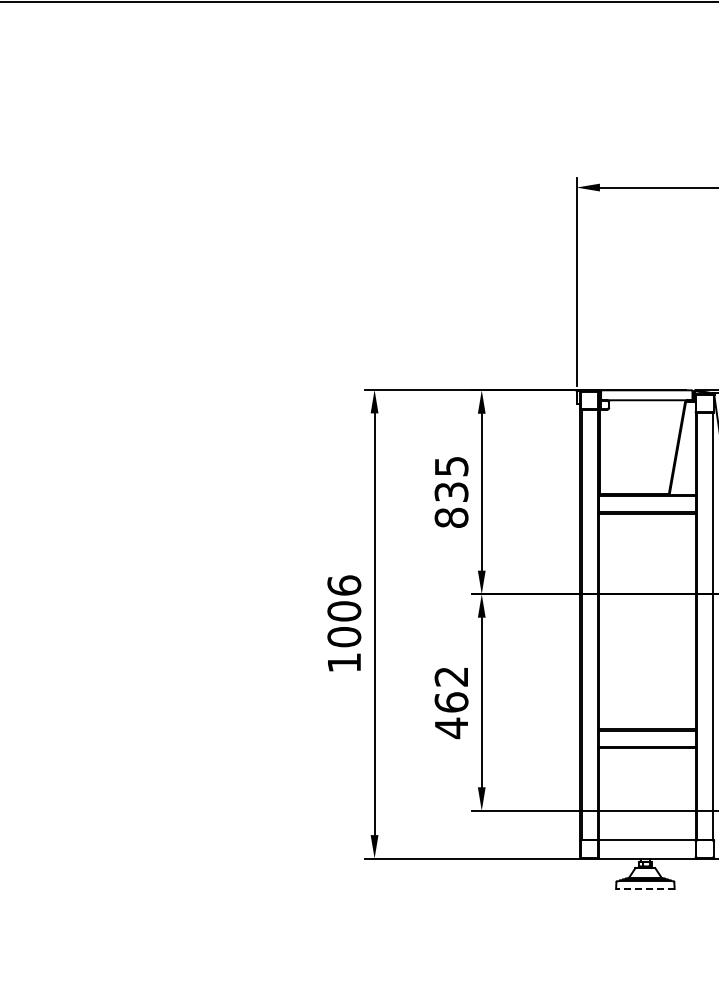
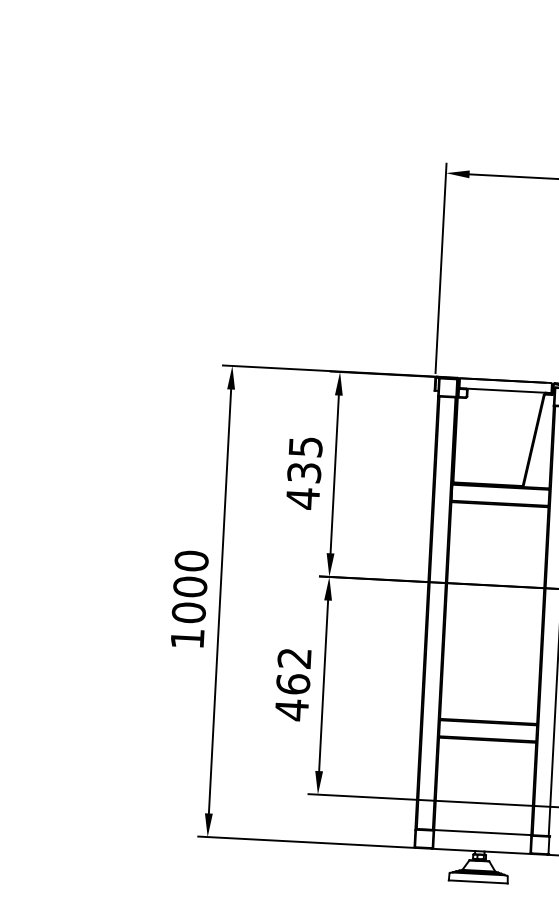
text: (451, 517) -> (302, 498), 835 -> 435
text: (344, 585) -> (191, 560), 1006 -> 1000
line: (644, 888) -> (477, 881), dashed -> solid

